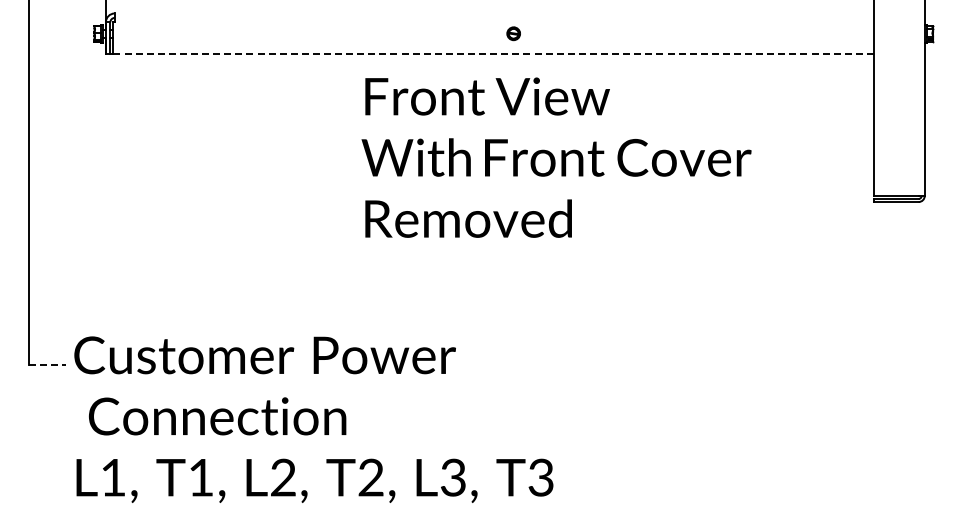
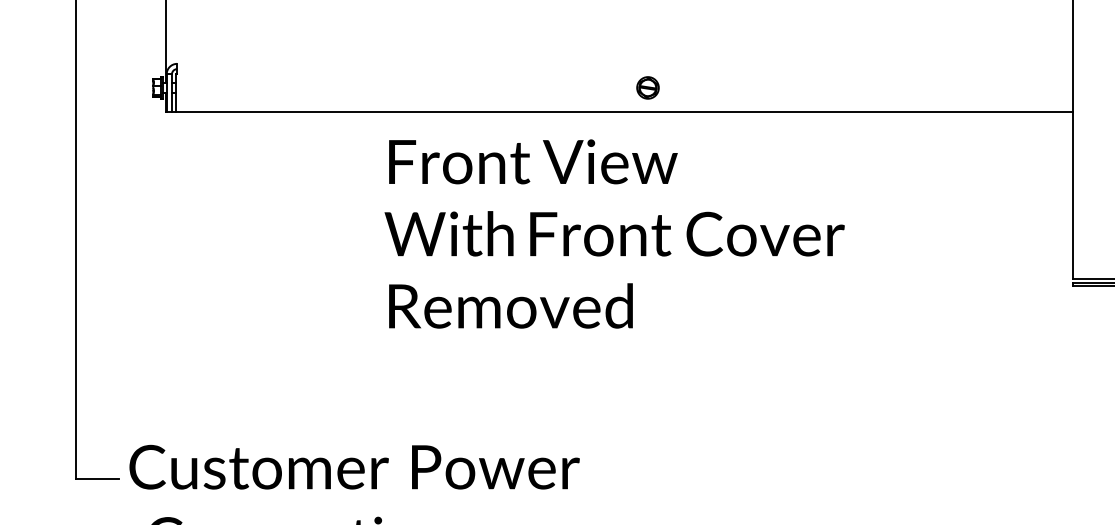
part: (513, 33) -> (647, 87), size x1.43
line: (494, 54) -> (625, 112), dashed -> solid
text: (556, 157) -> (614, 233), moved
line: (47, 365) -> (97, 479), dashed -> solid

